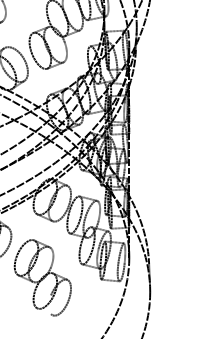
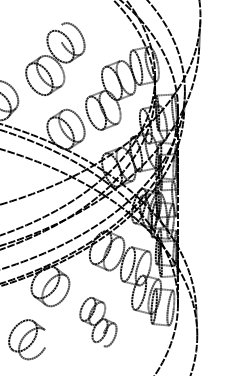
part: (42, 276) -> (98, 321), size x0.7

